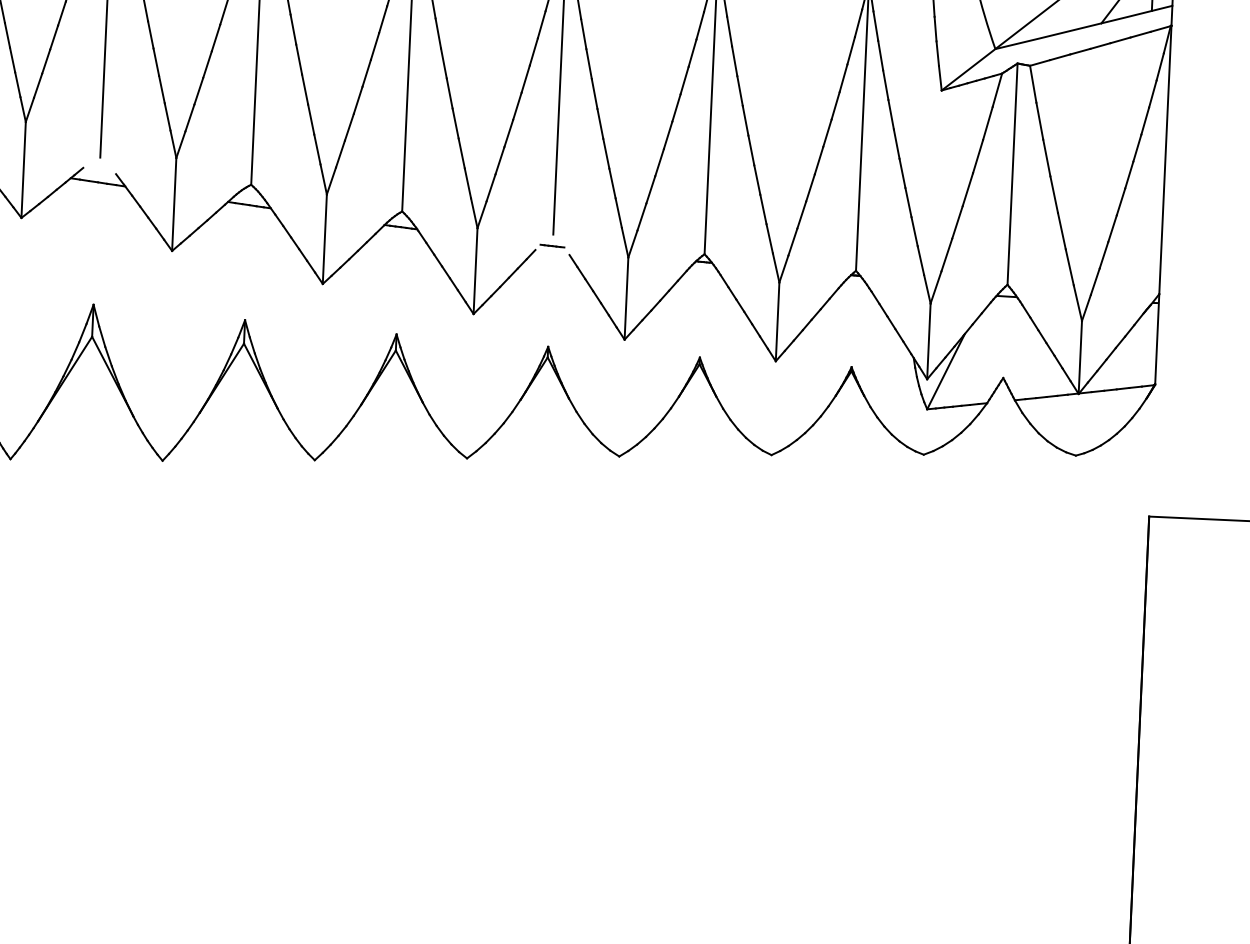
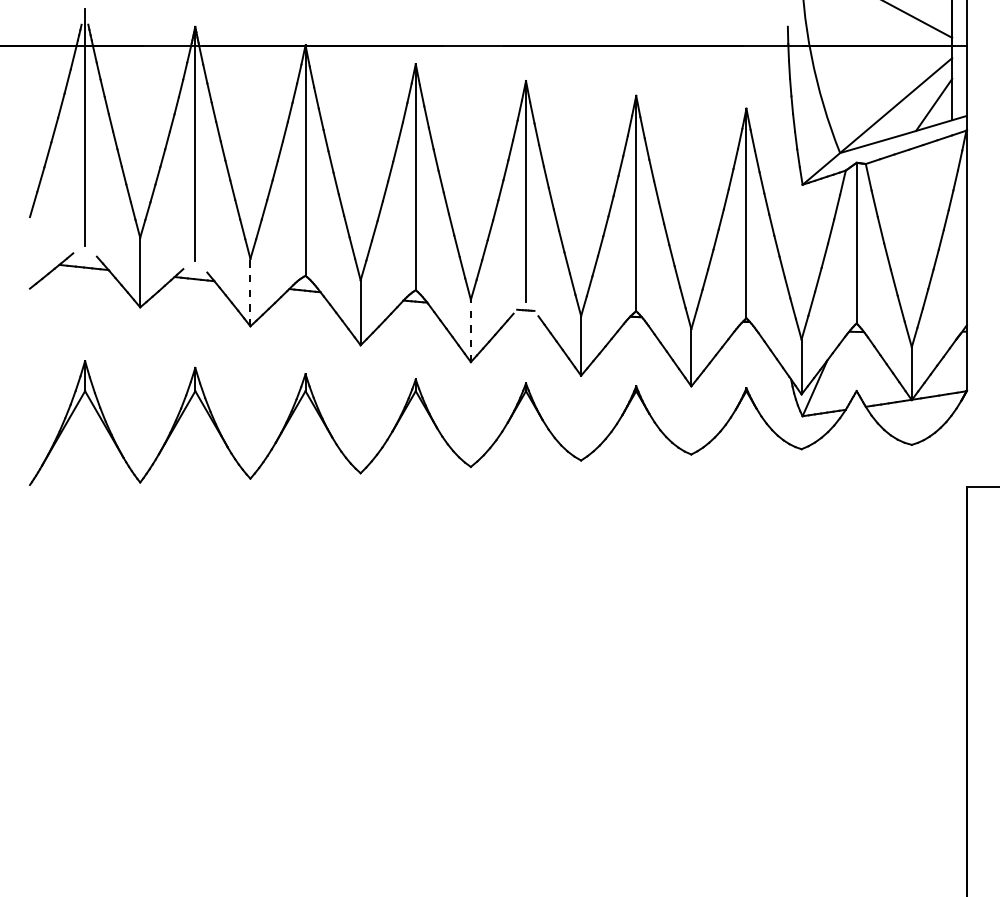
line: (174, 204) -> (250, 292), solid -> dashed
line: (475, 270) -> (470, 330), solid -> dashed

